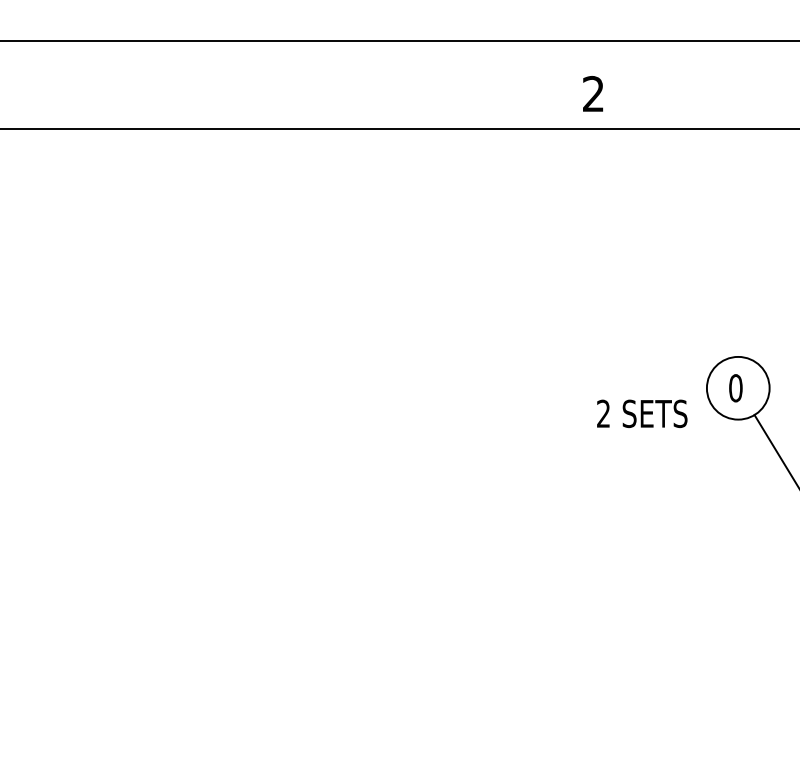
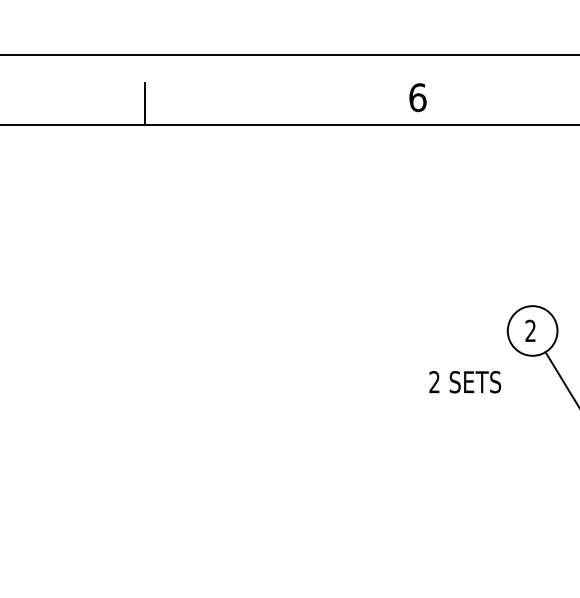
text: (593, 94) -> (417, 98), 2 -> 6
line: (248, 101) -> (144, 103), added
text: (735, 388) -> (530, 331), 0 -> 2
text: (642, 413) -> (465, 381), moved

